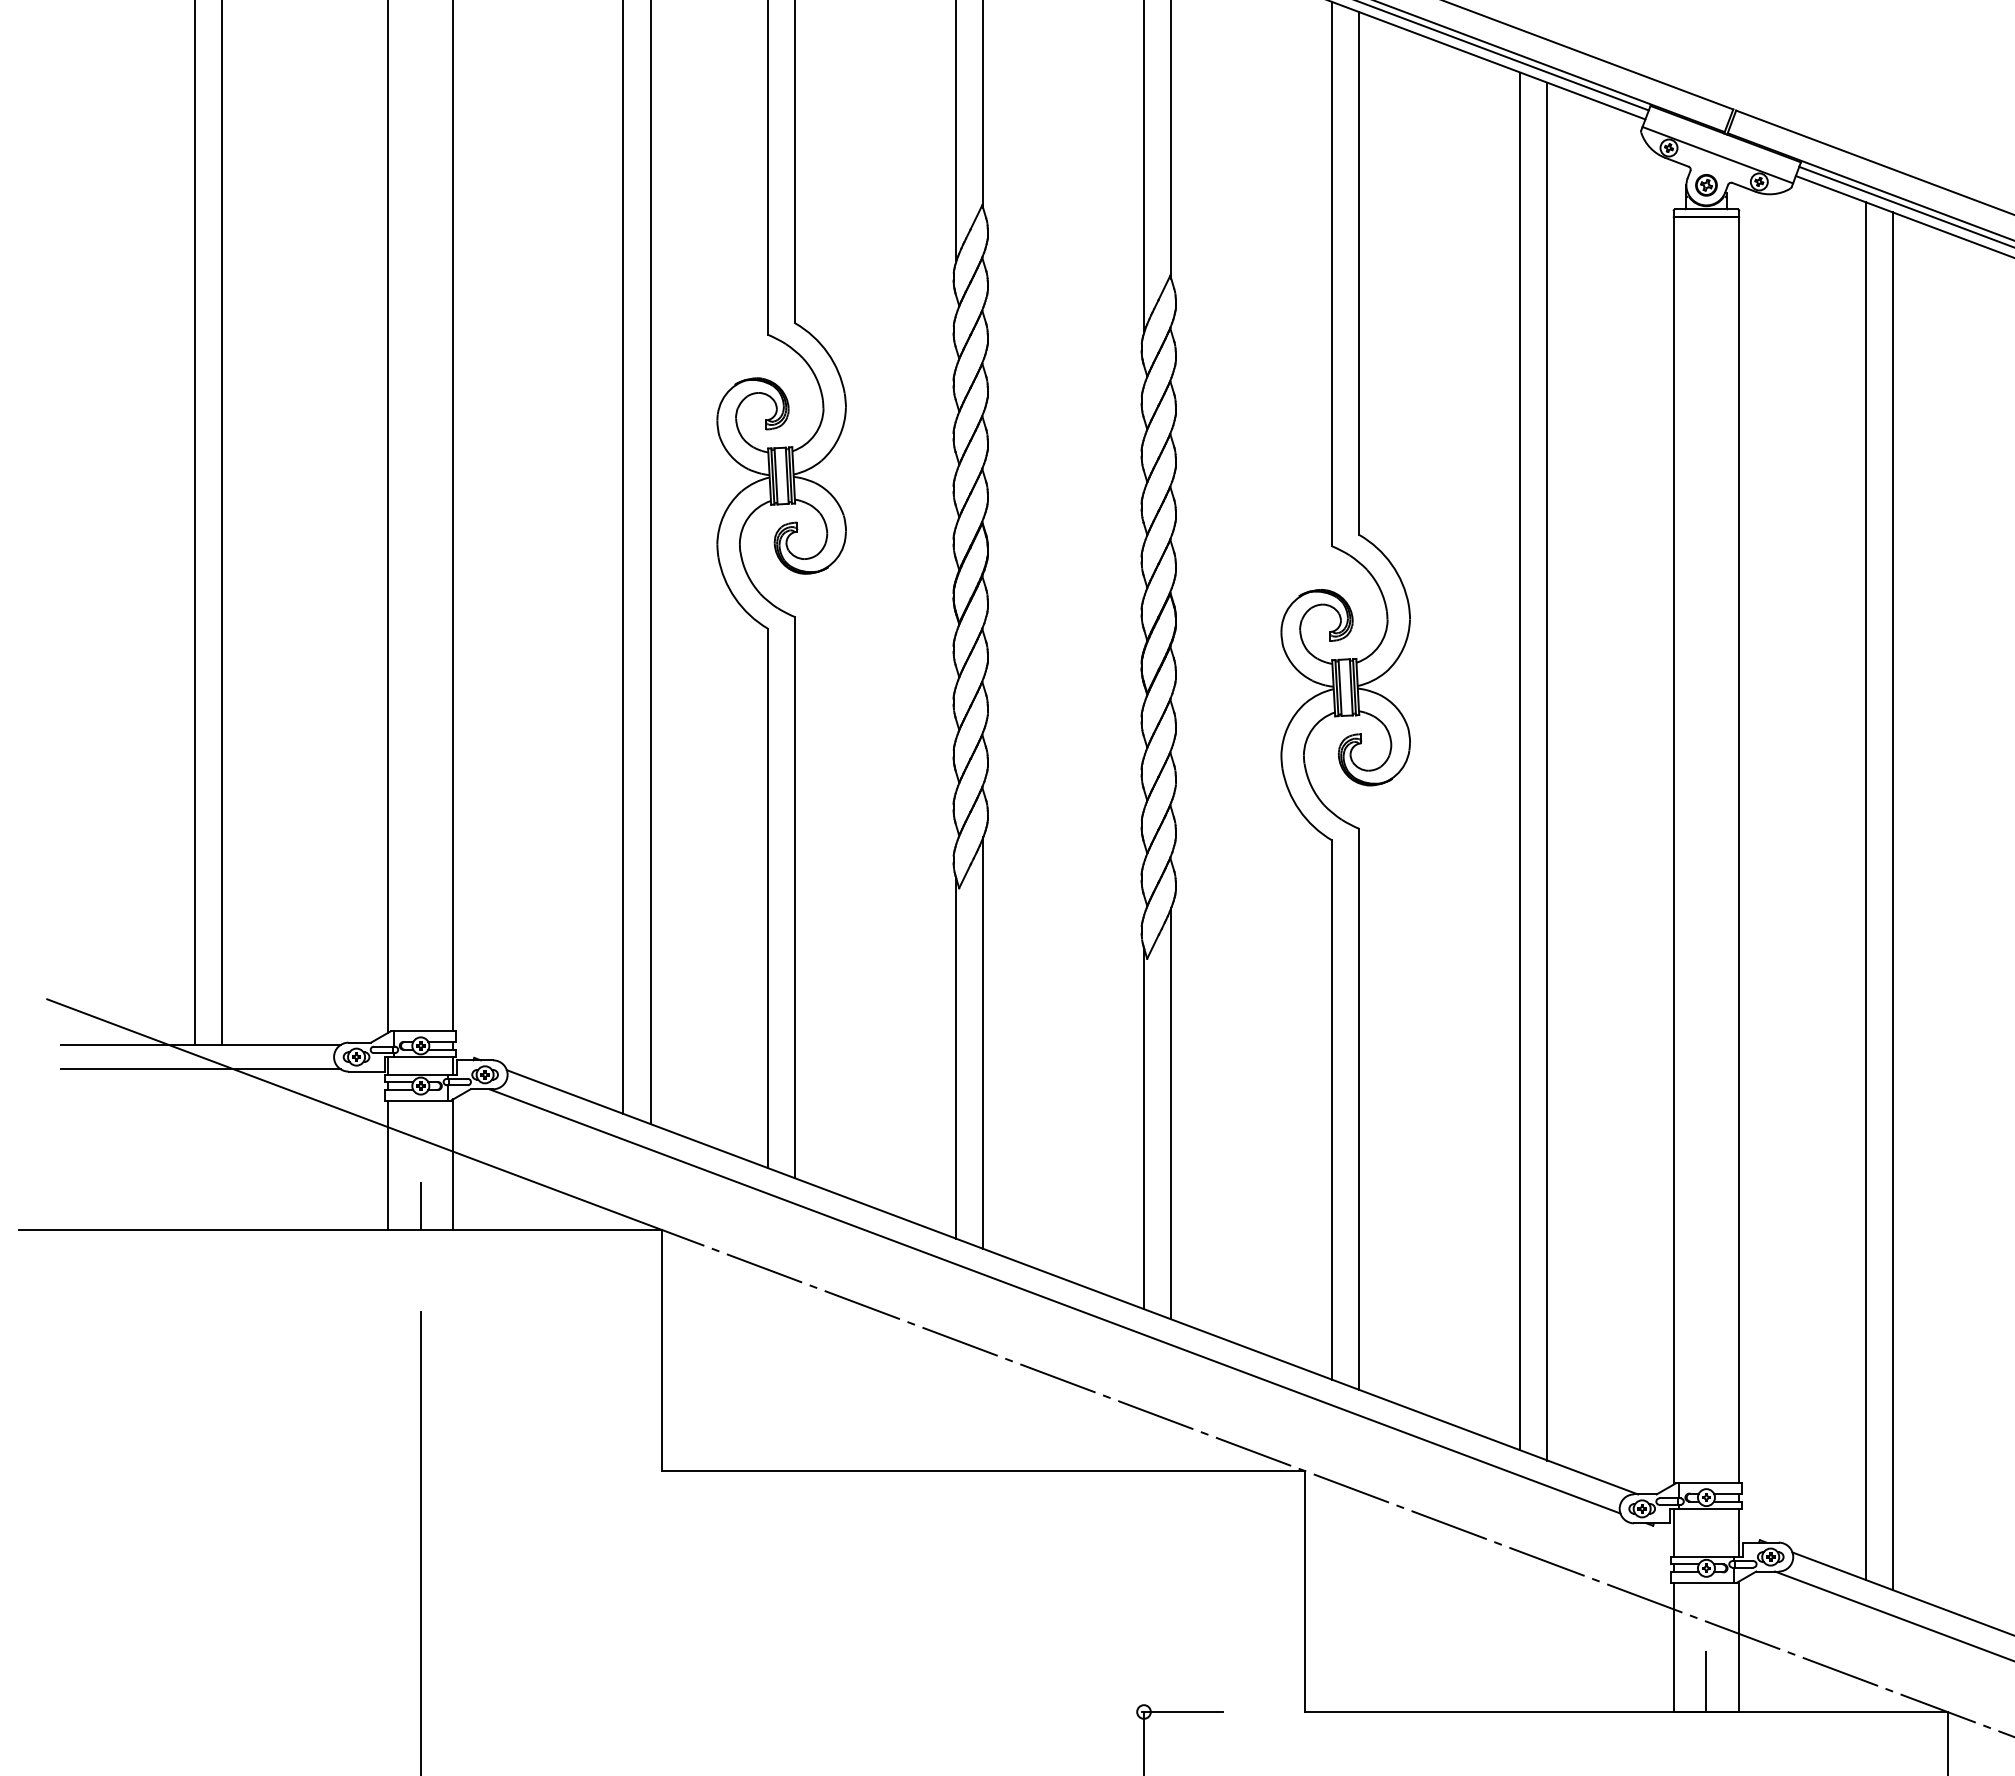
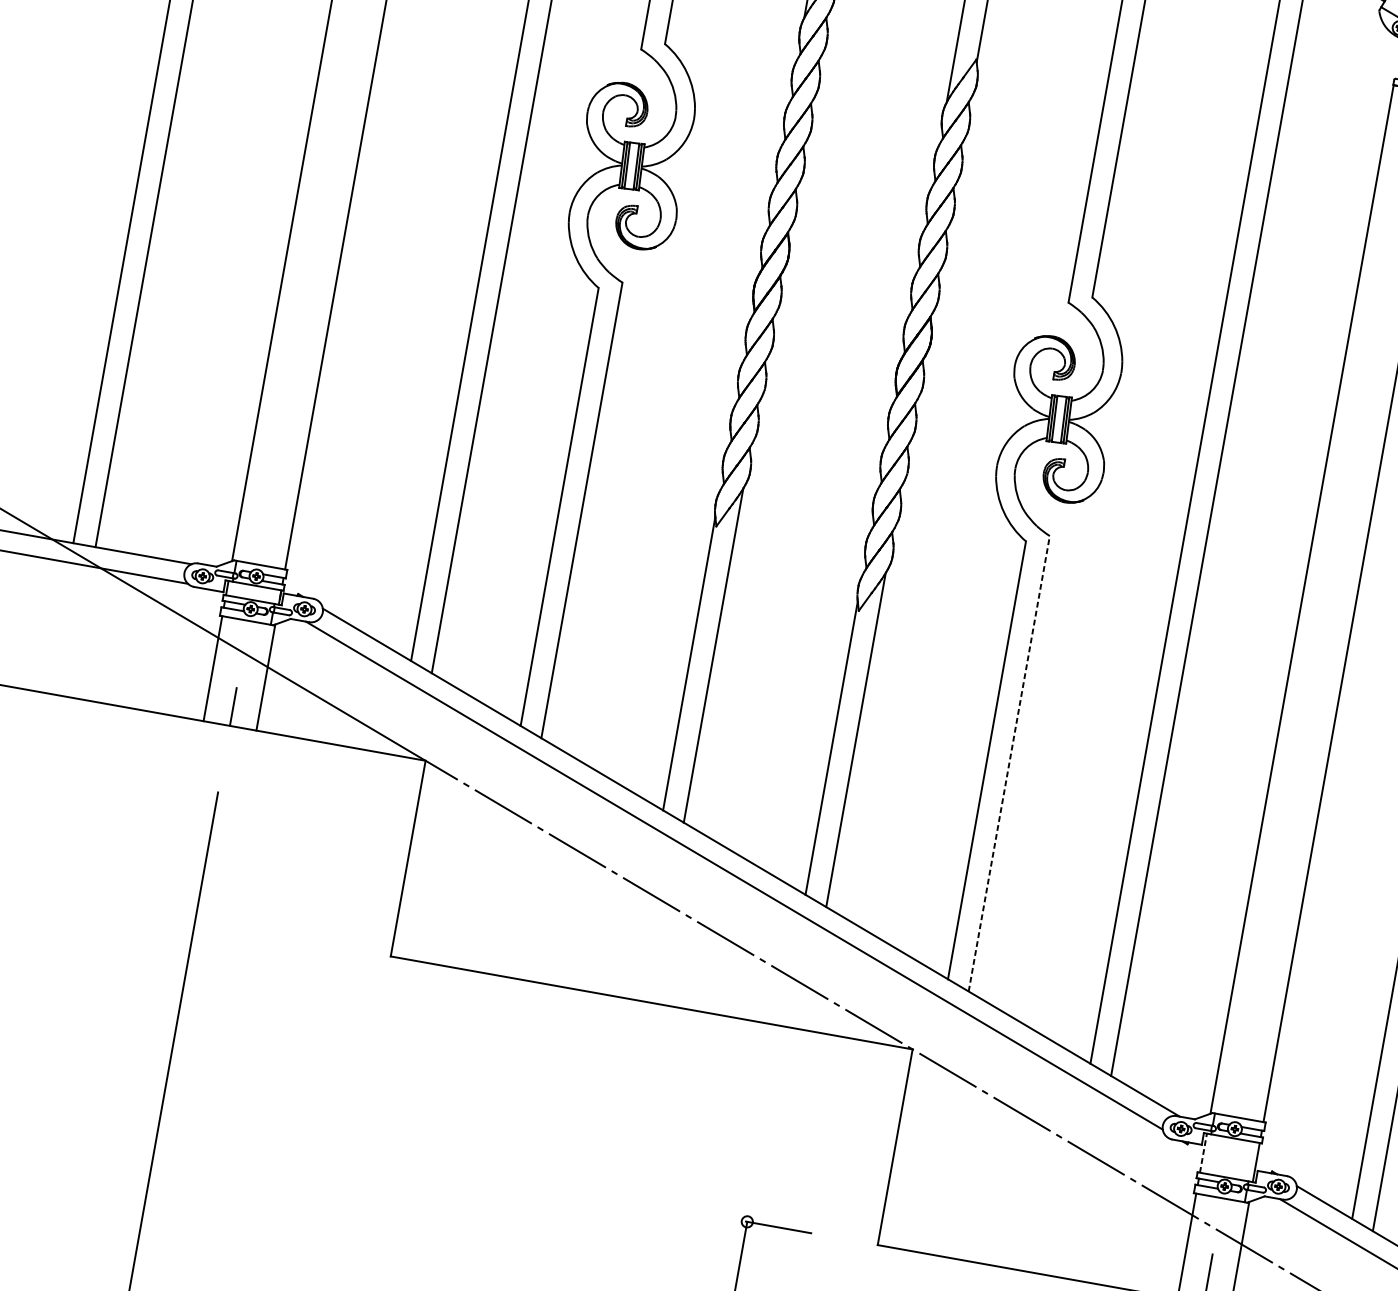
line: (1359, 1109) -> (1009, 763), solid -> dashed
line: (1674, 1532) -> (1203, 1152), solid -> dashed

